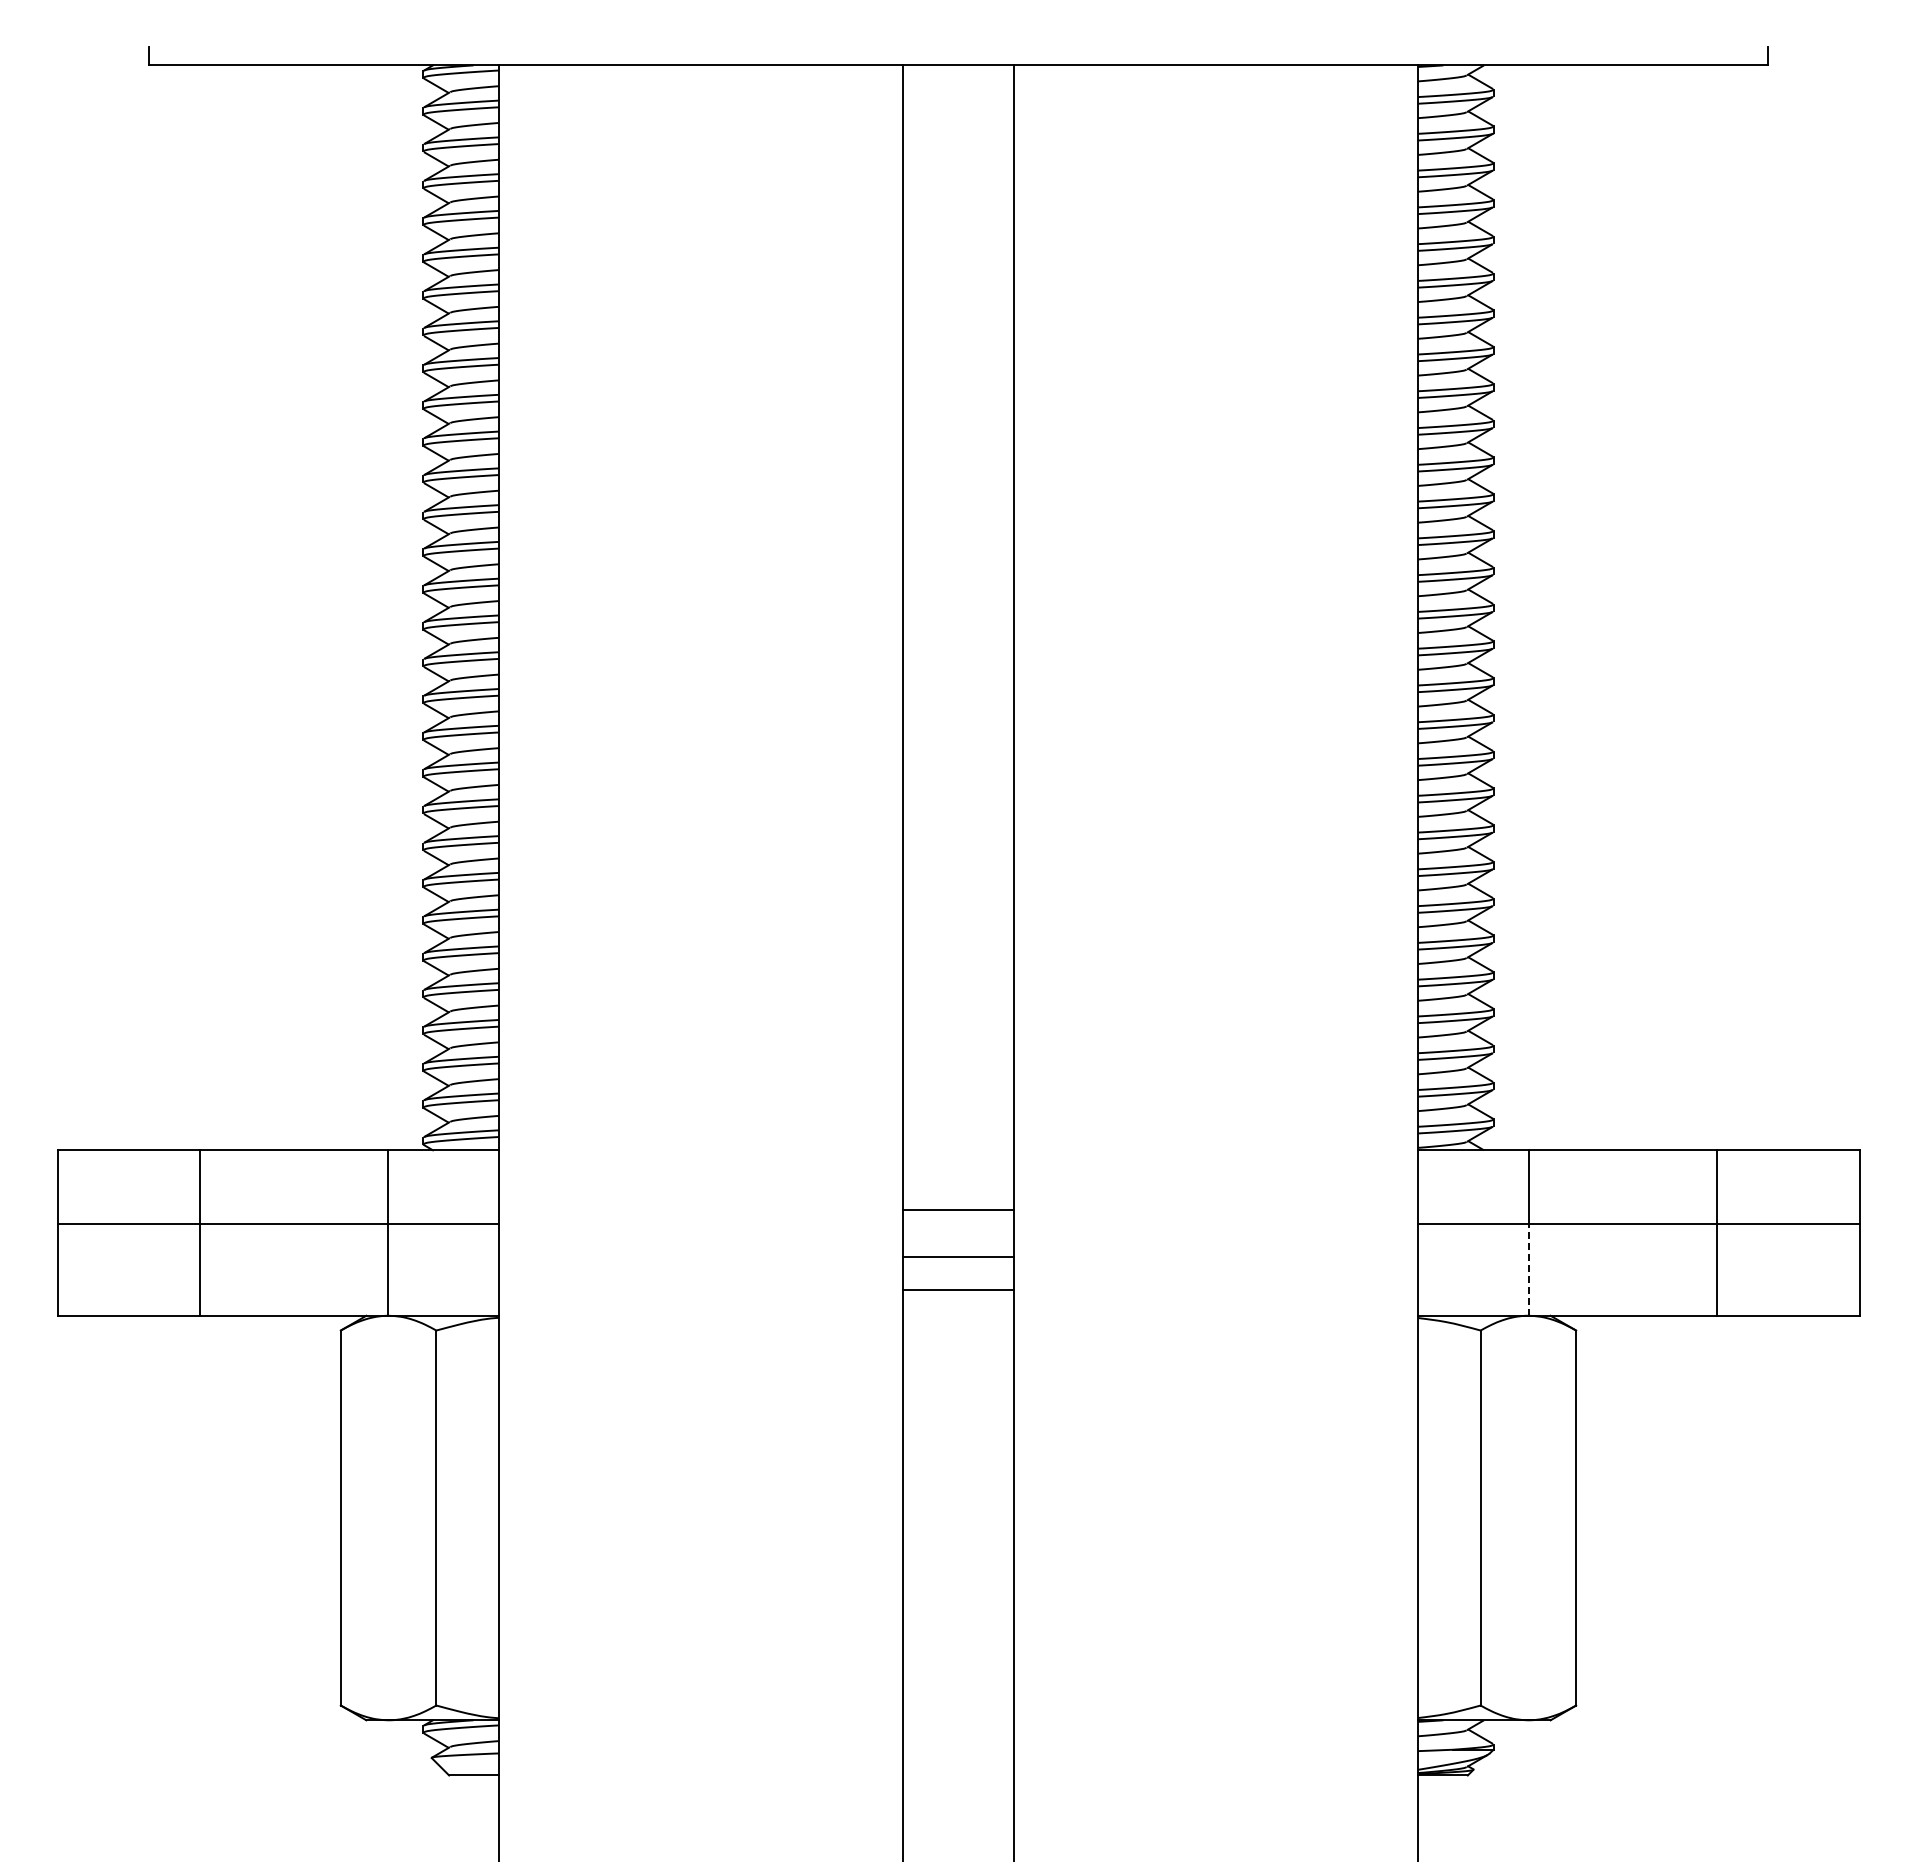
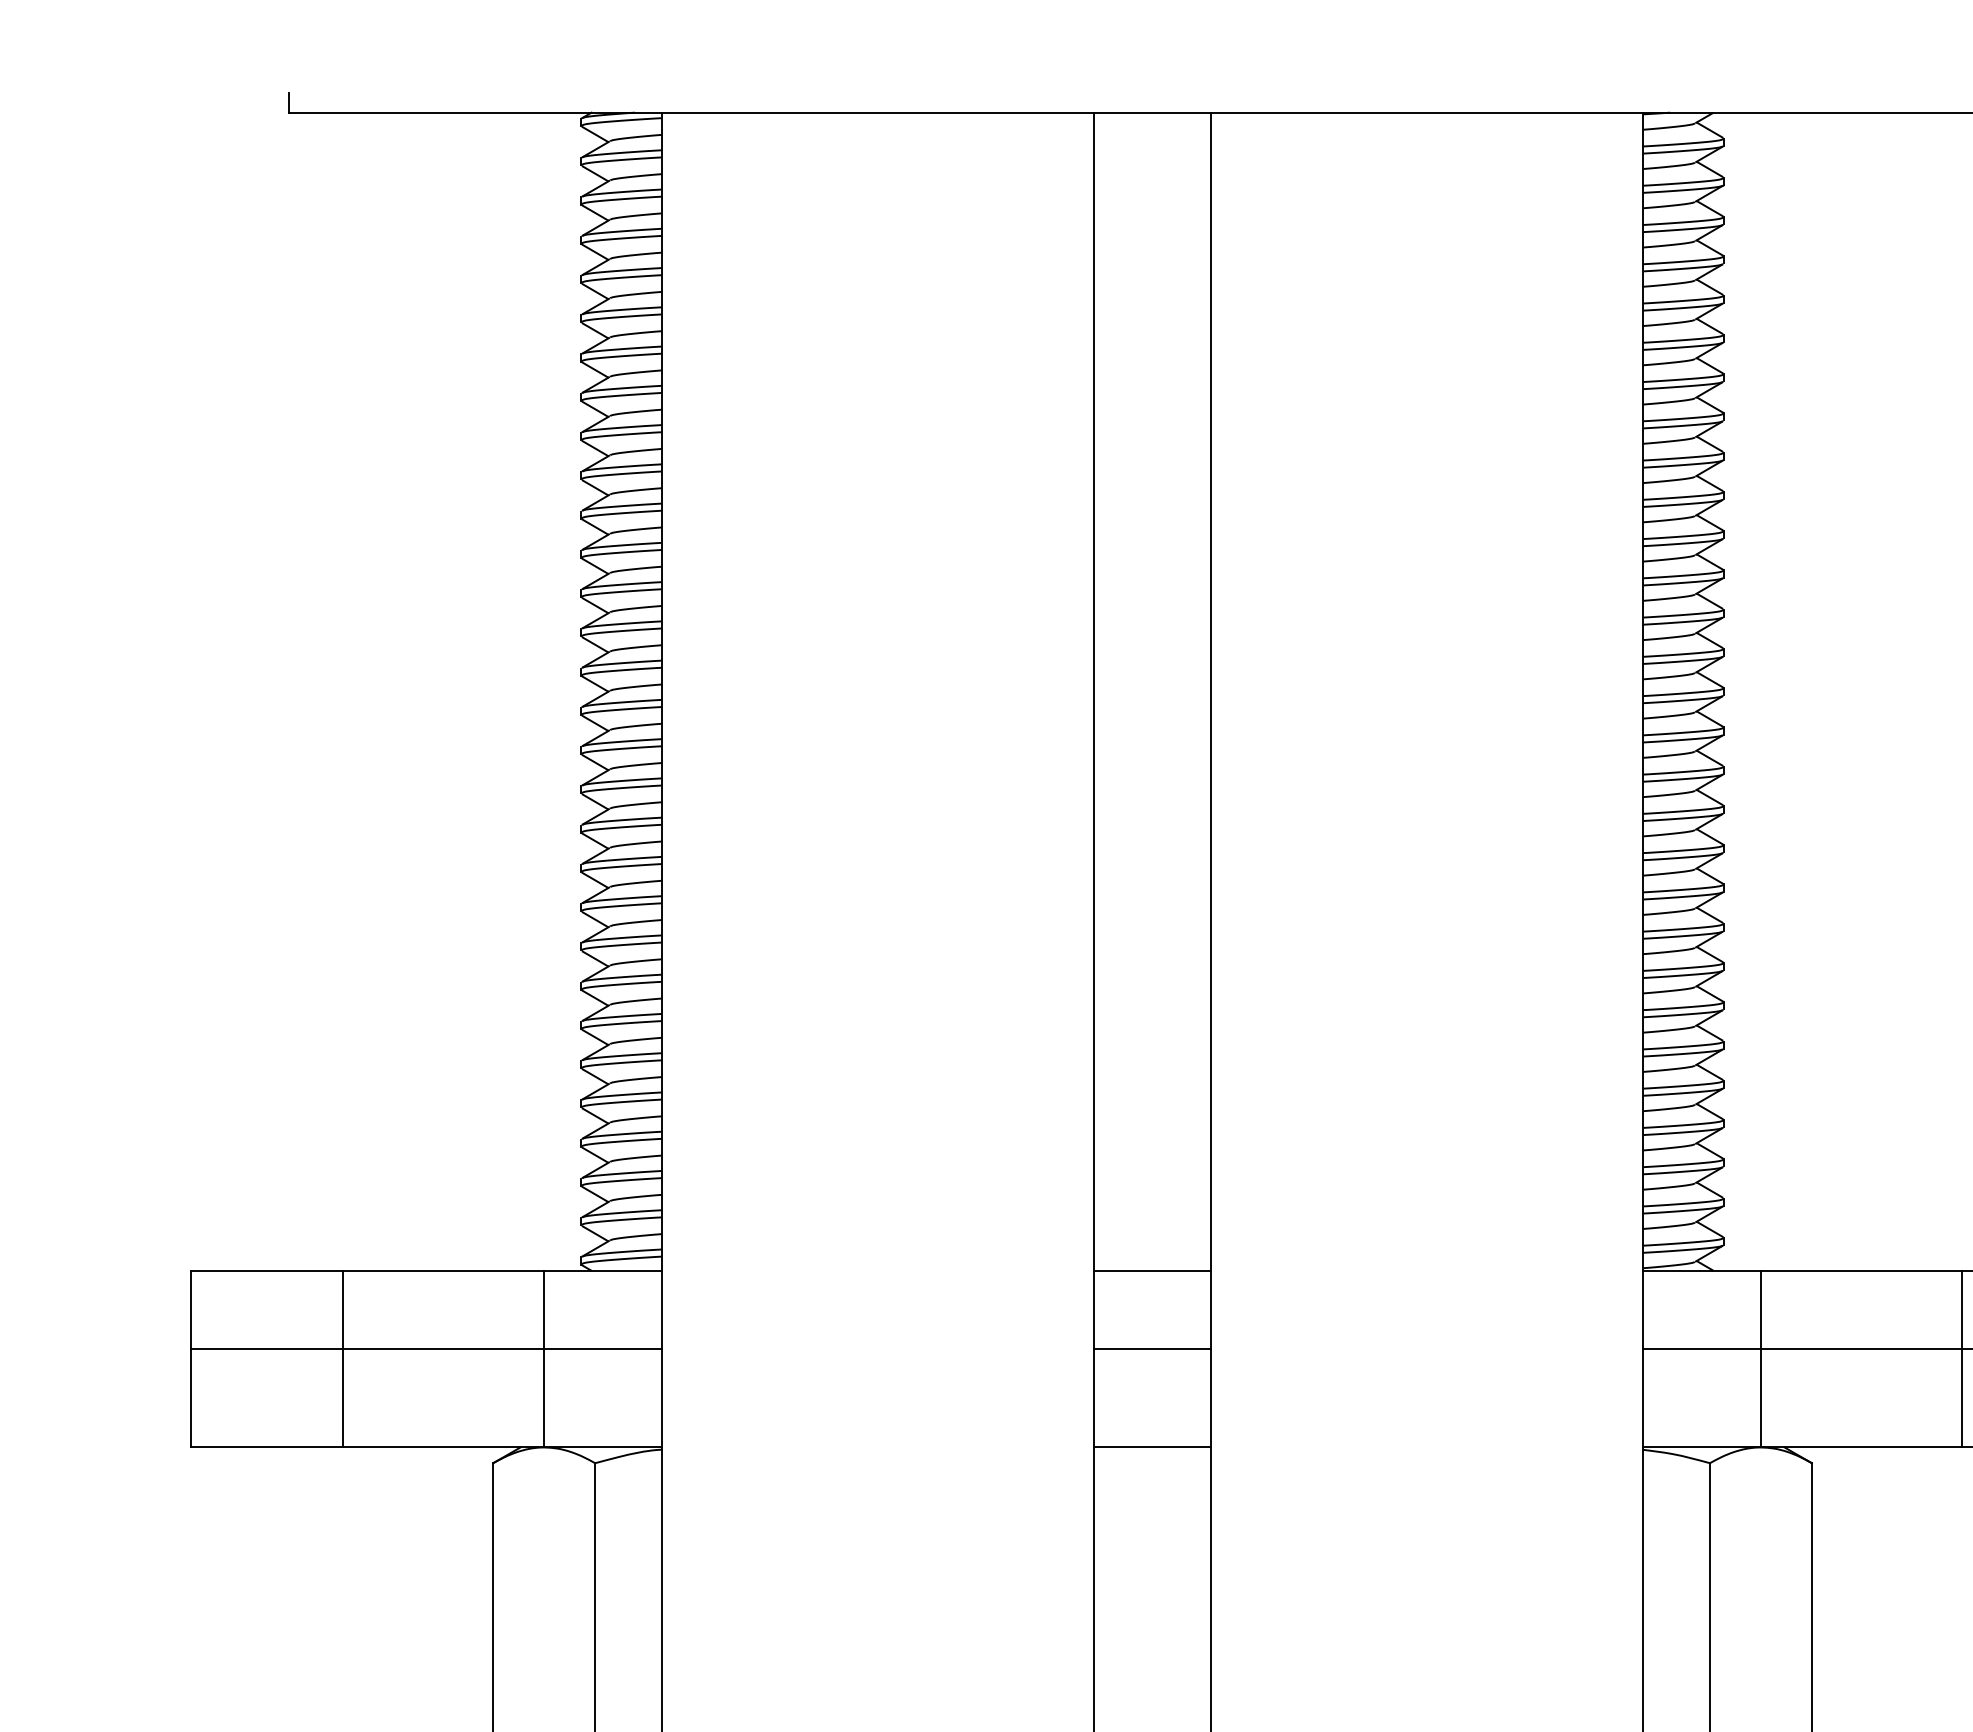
line: (958, 1210) -> (1152, 1271), moved
line: (958, 1256) -> (1152, 1447), moved
line: (1528, 1269) -> (1761, 1398), dashed -> solid
line: (958, 1289) -> (1152, 1348), moved

